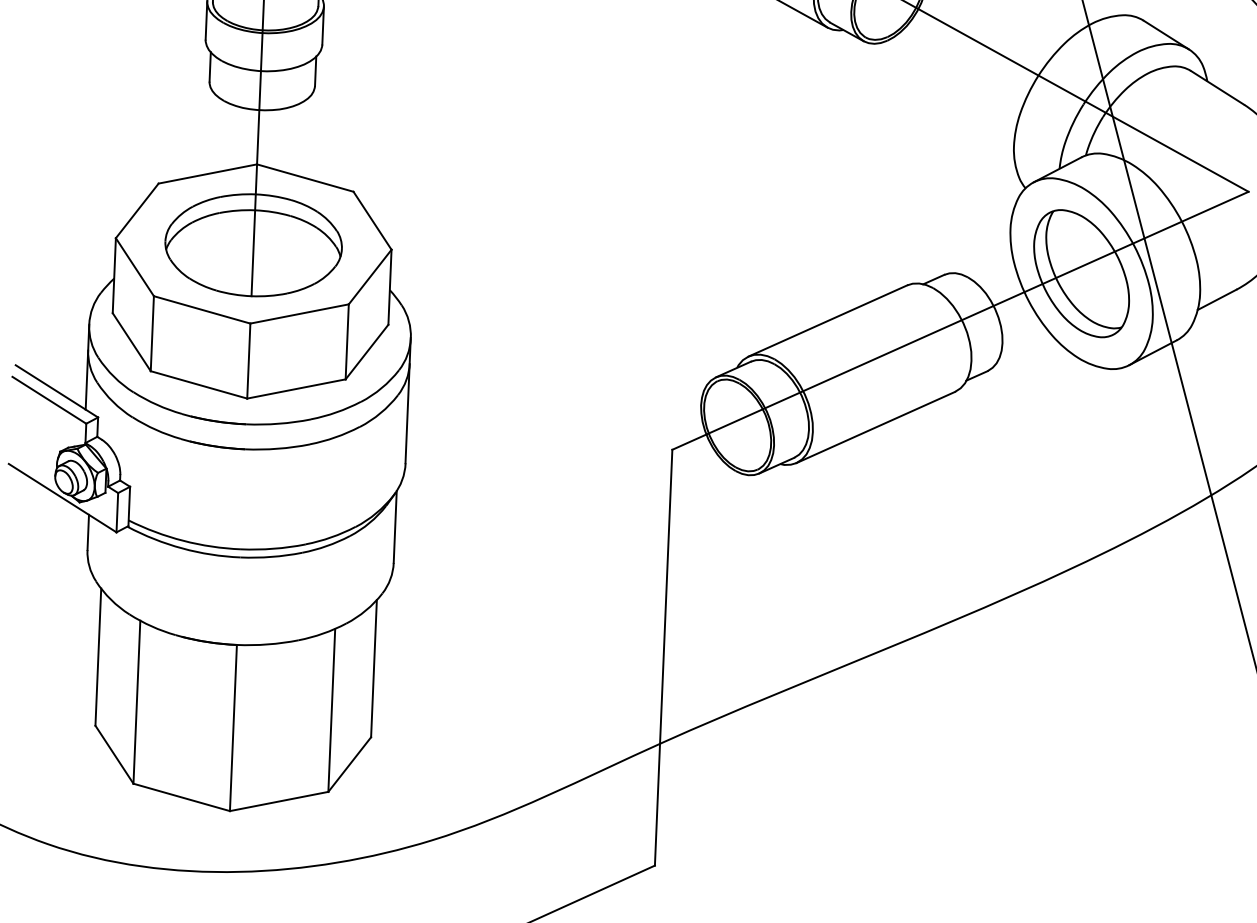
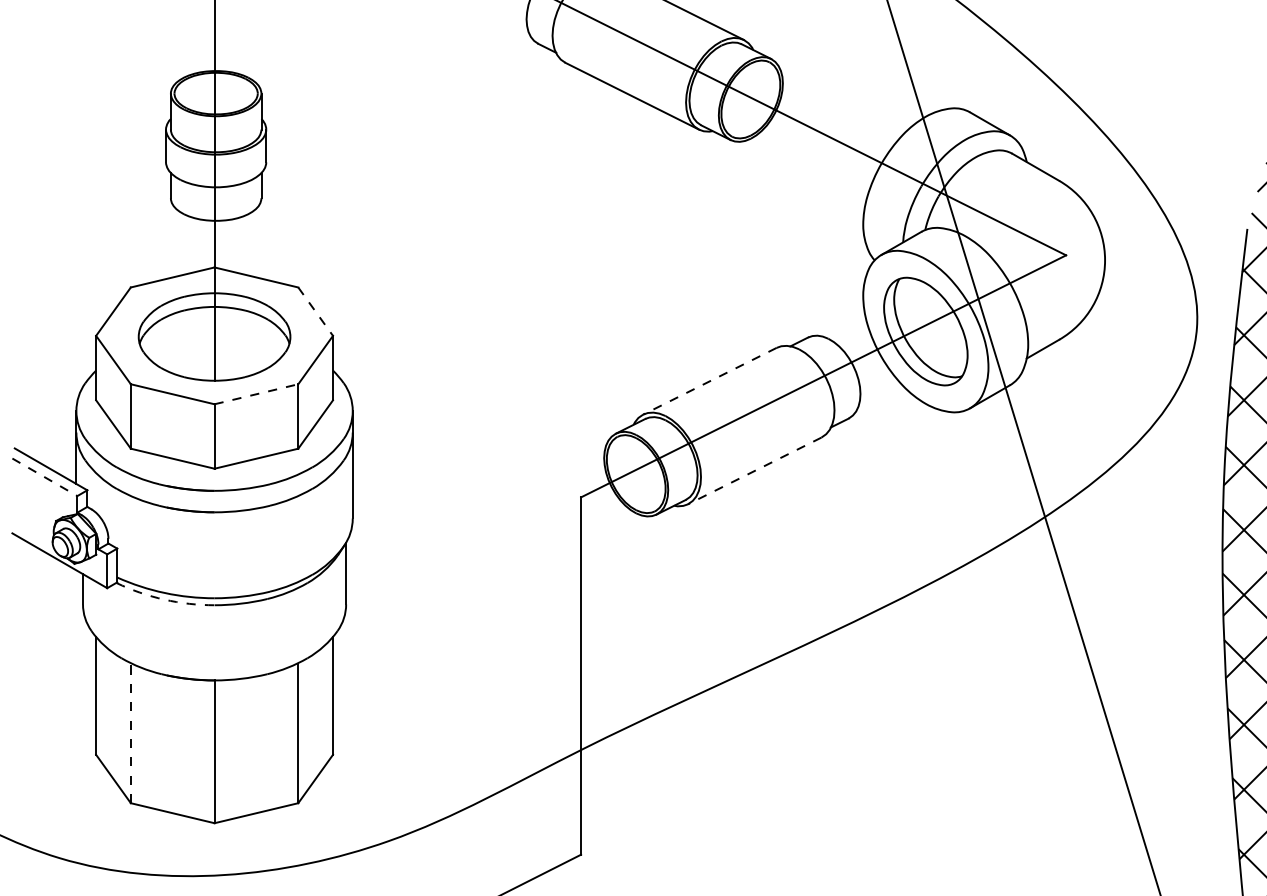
line: (372, 220) -> (315, 311), solid -> dashed
line: (299, 314) -> (256, 394), solid -> dashed
line: (827, 321) -> (709, 381), solid -> dashed
line: (48, 400) -> (44, 477), solid -> dashed
line: (875, 426) -> (754, 470), solid -> dashed
arc: (182, 548) -> (164, 599), solid -> dashed
line: (136, 701) -> (130, 732), solid -> dashed

